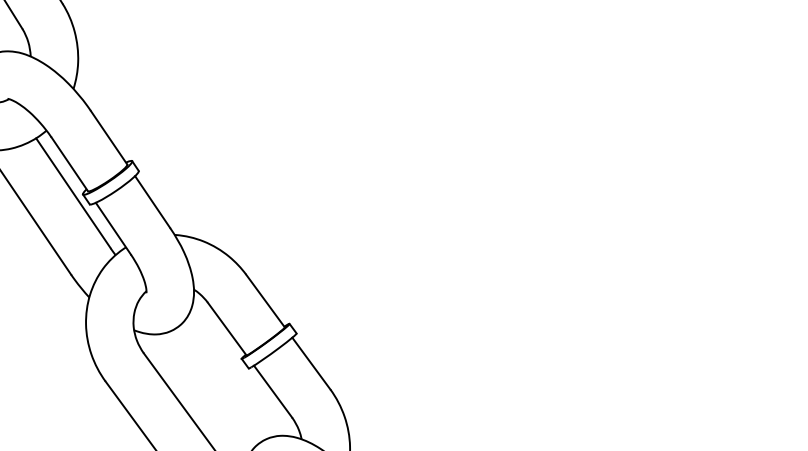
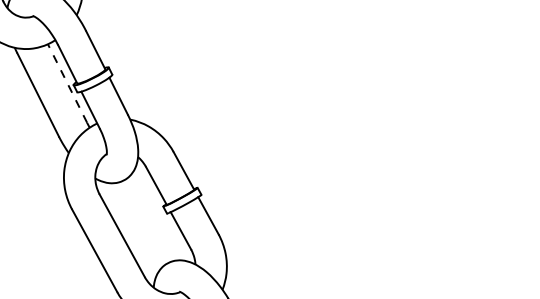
line: (73, 193) -> (67, 83), solid -> dashed

